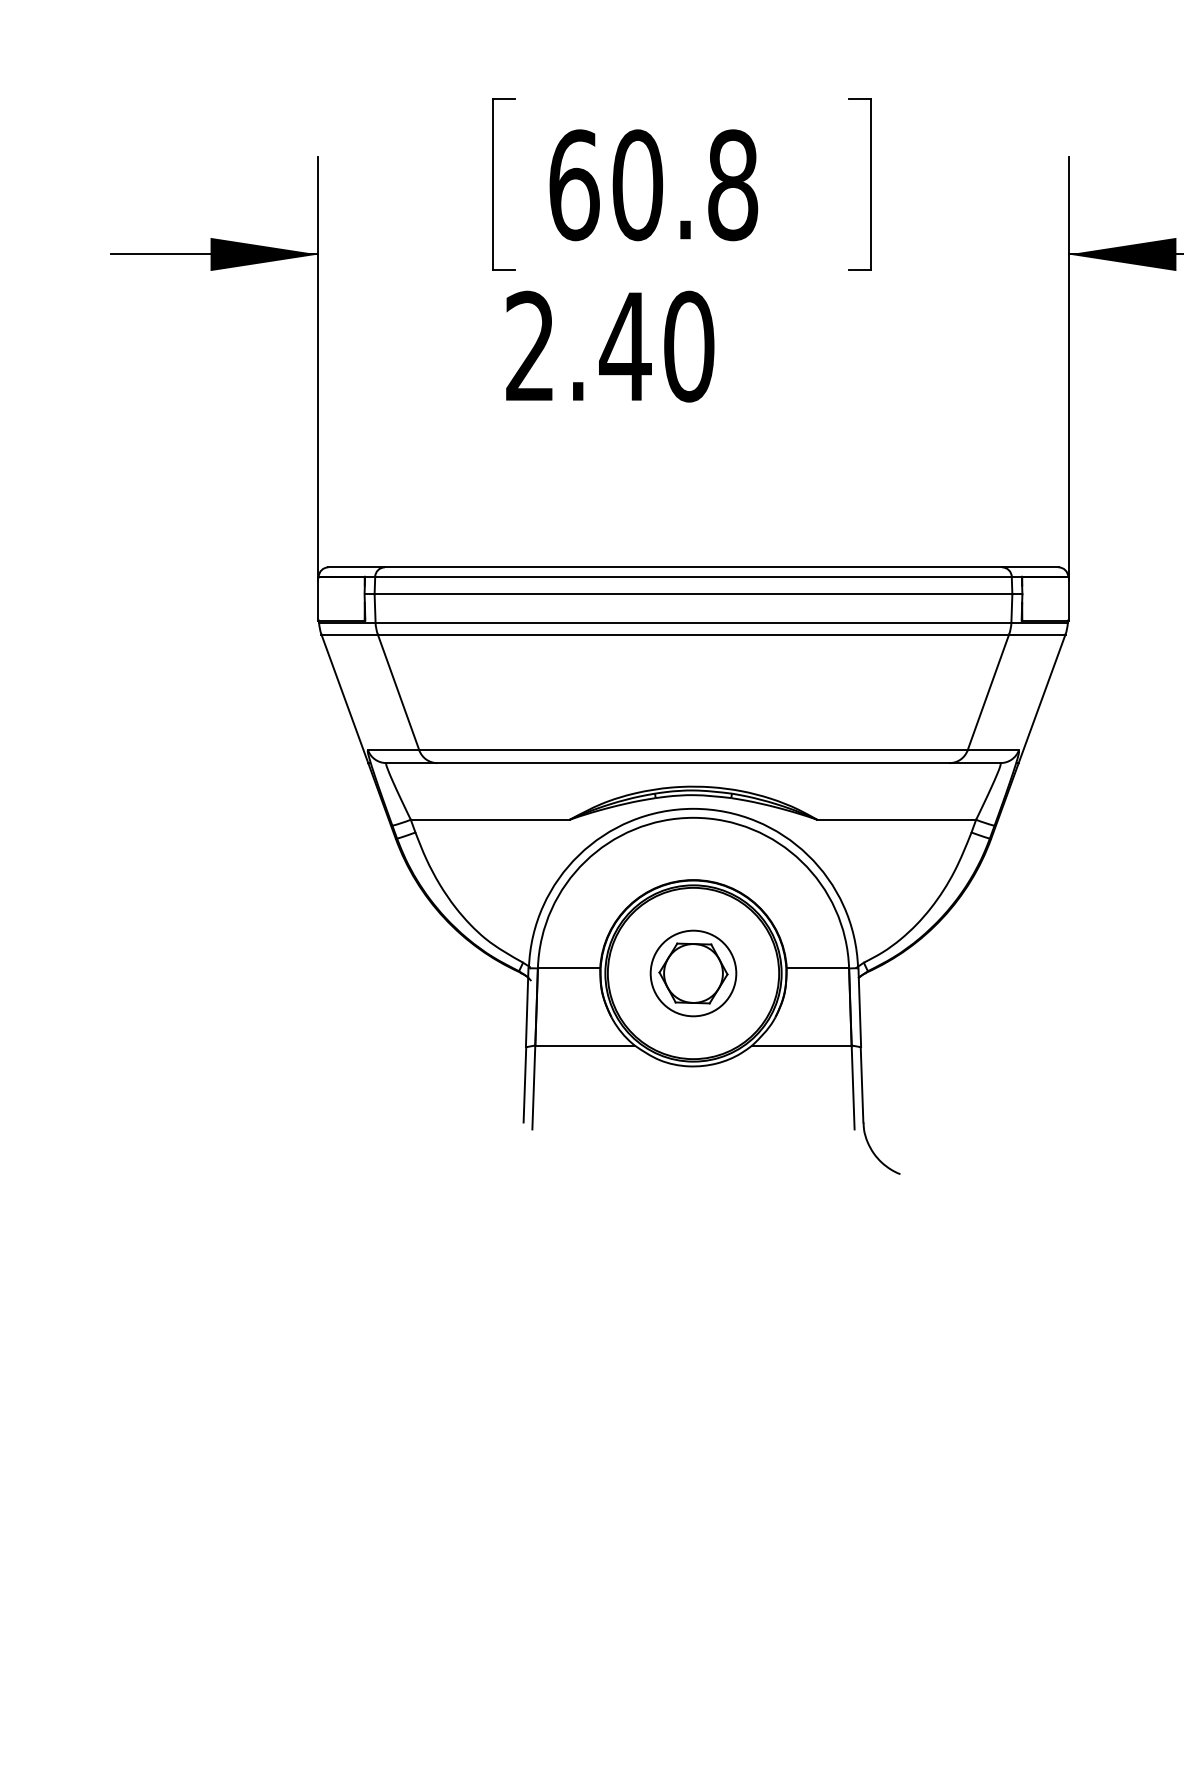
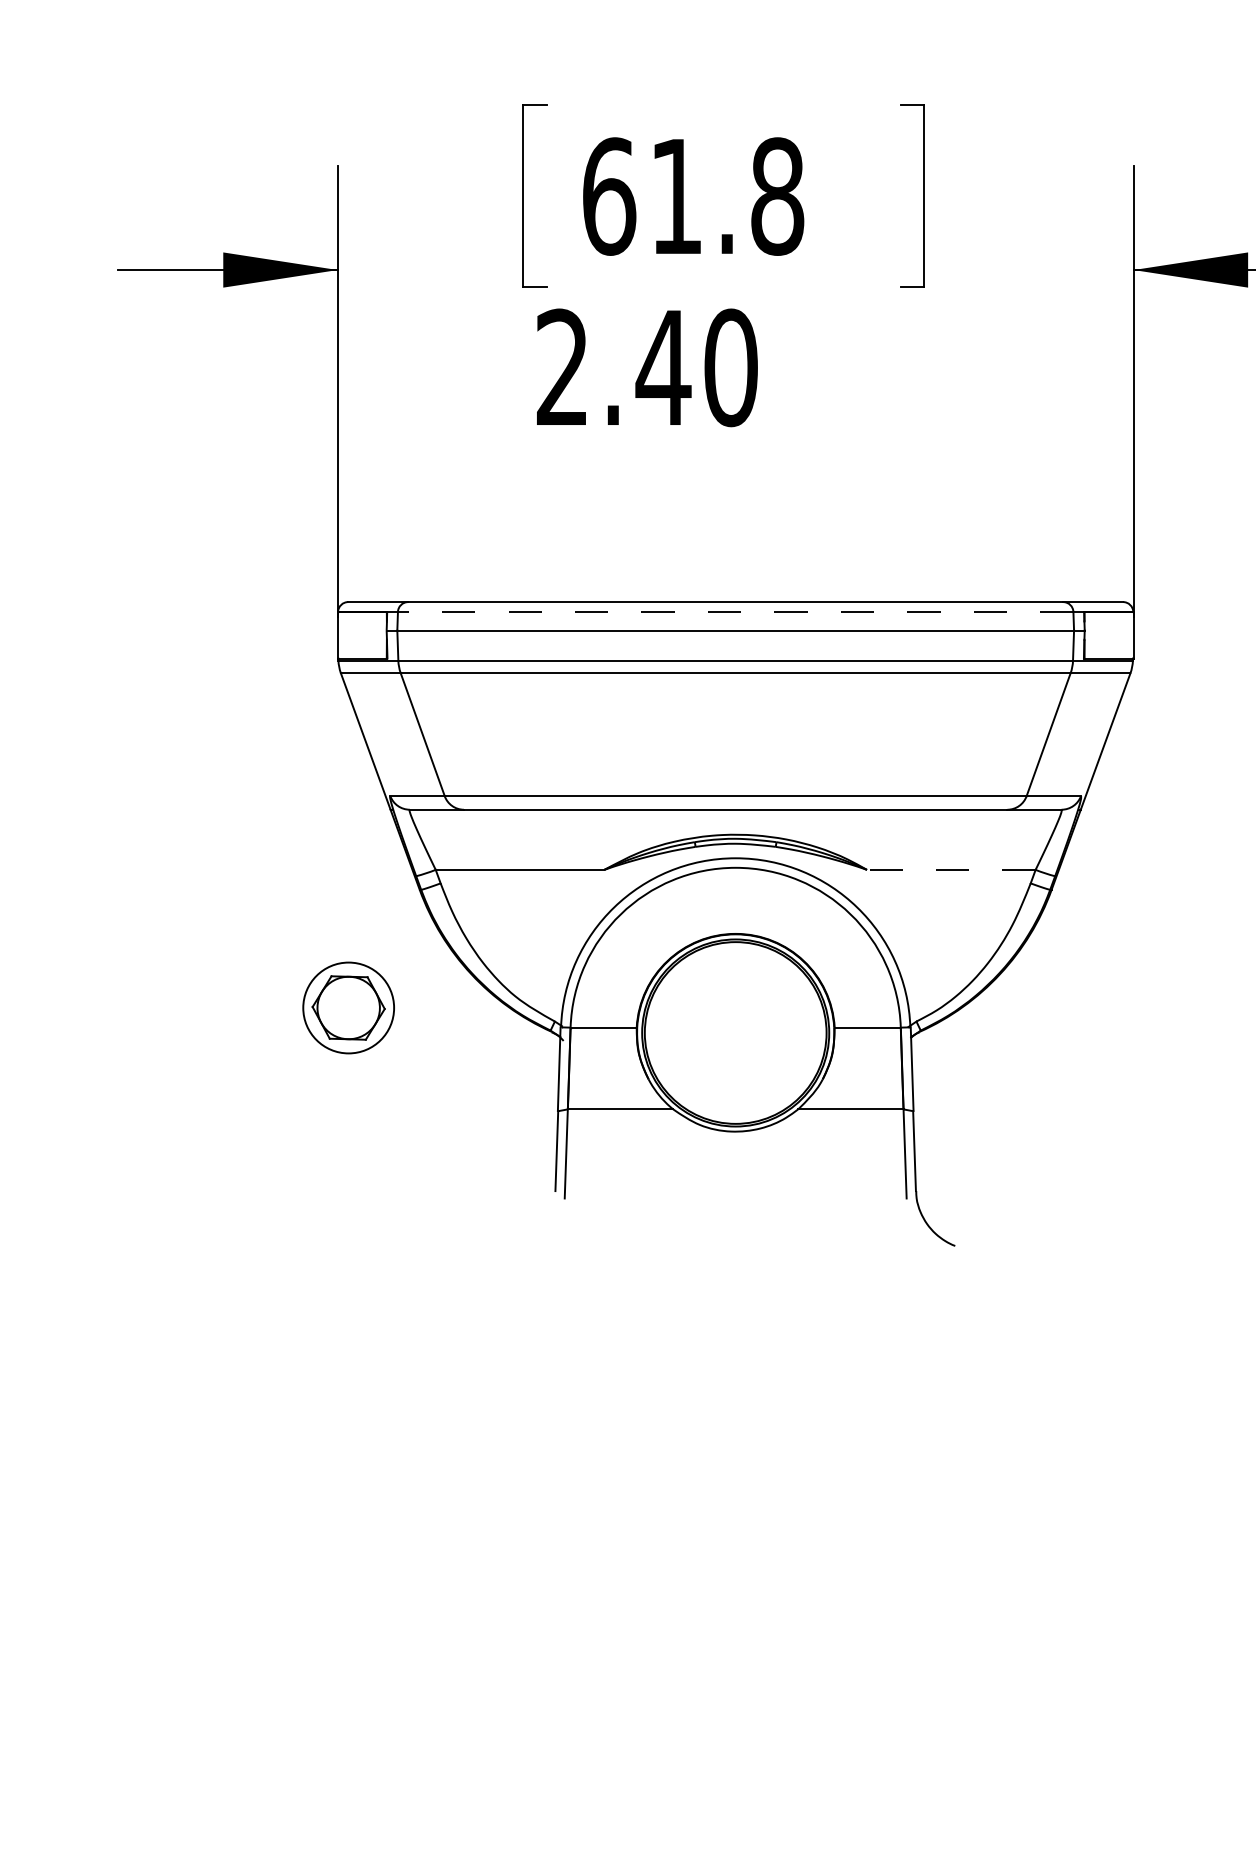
text: (637, 185) -> (676, 196), 60.8 -> 61.8
line: (693, 577) -> (735, 612), solid -> dashed
line: (895, 819) -> (950, 869), solid -> dashed
part: (693, 973) -> (348, 1007), moved

